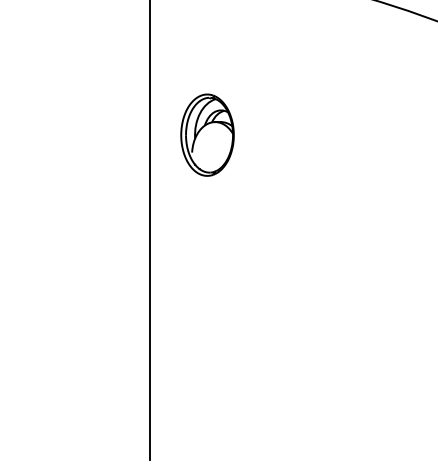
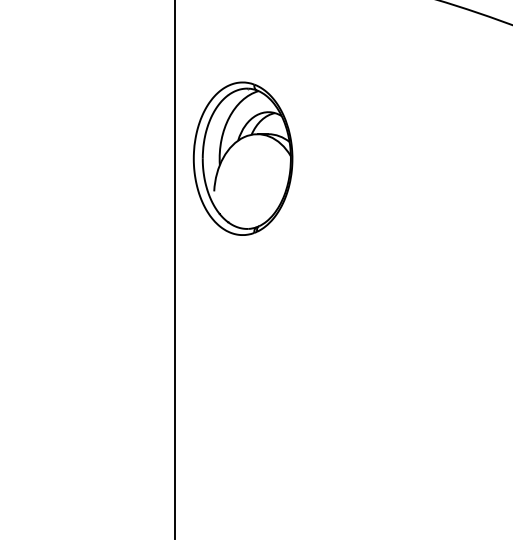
part: (207, 134) -> (243, 157), size x1.6

